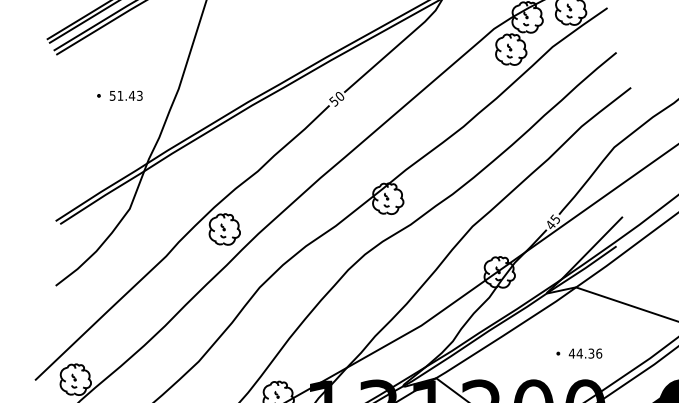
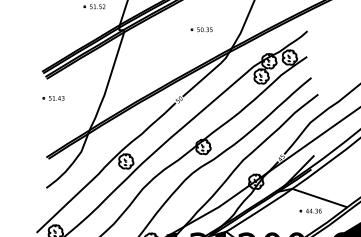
part: (119, 96) -> (53, 98), moved
part: (578, 352) -> (310, 210), moved

